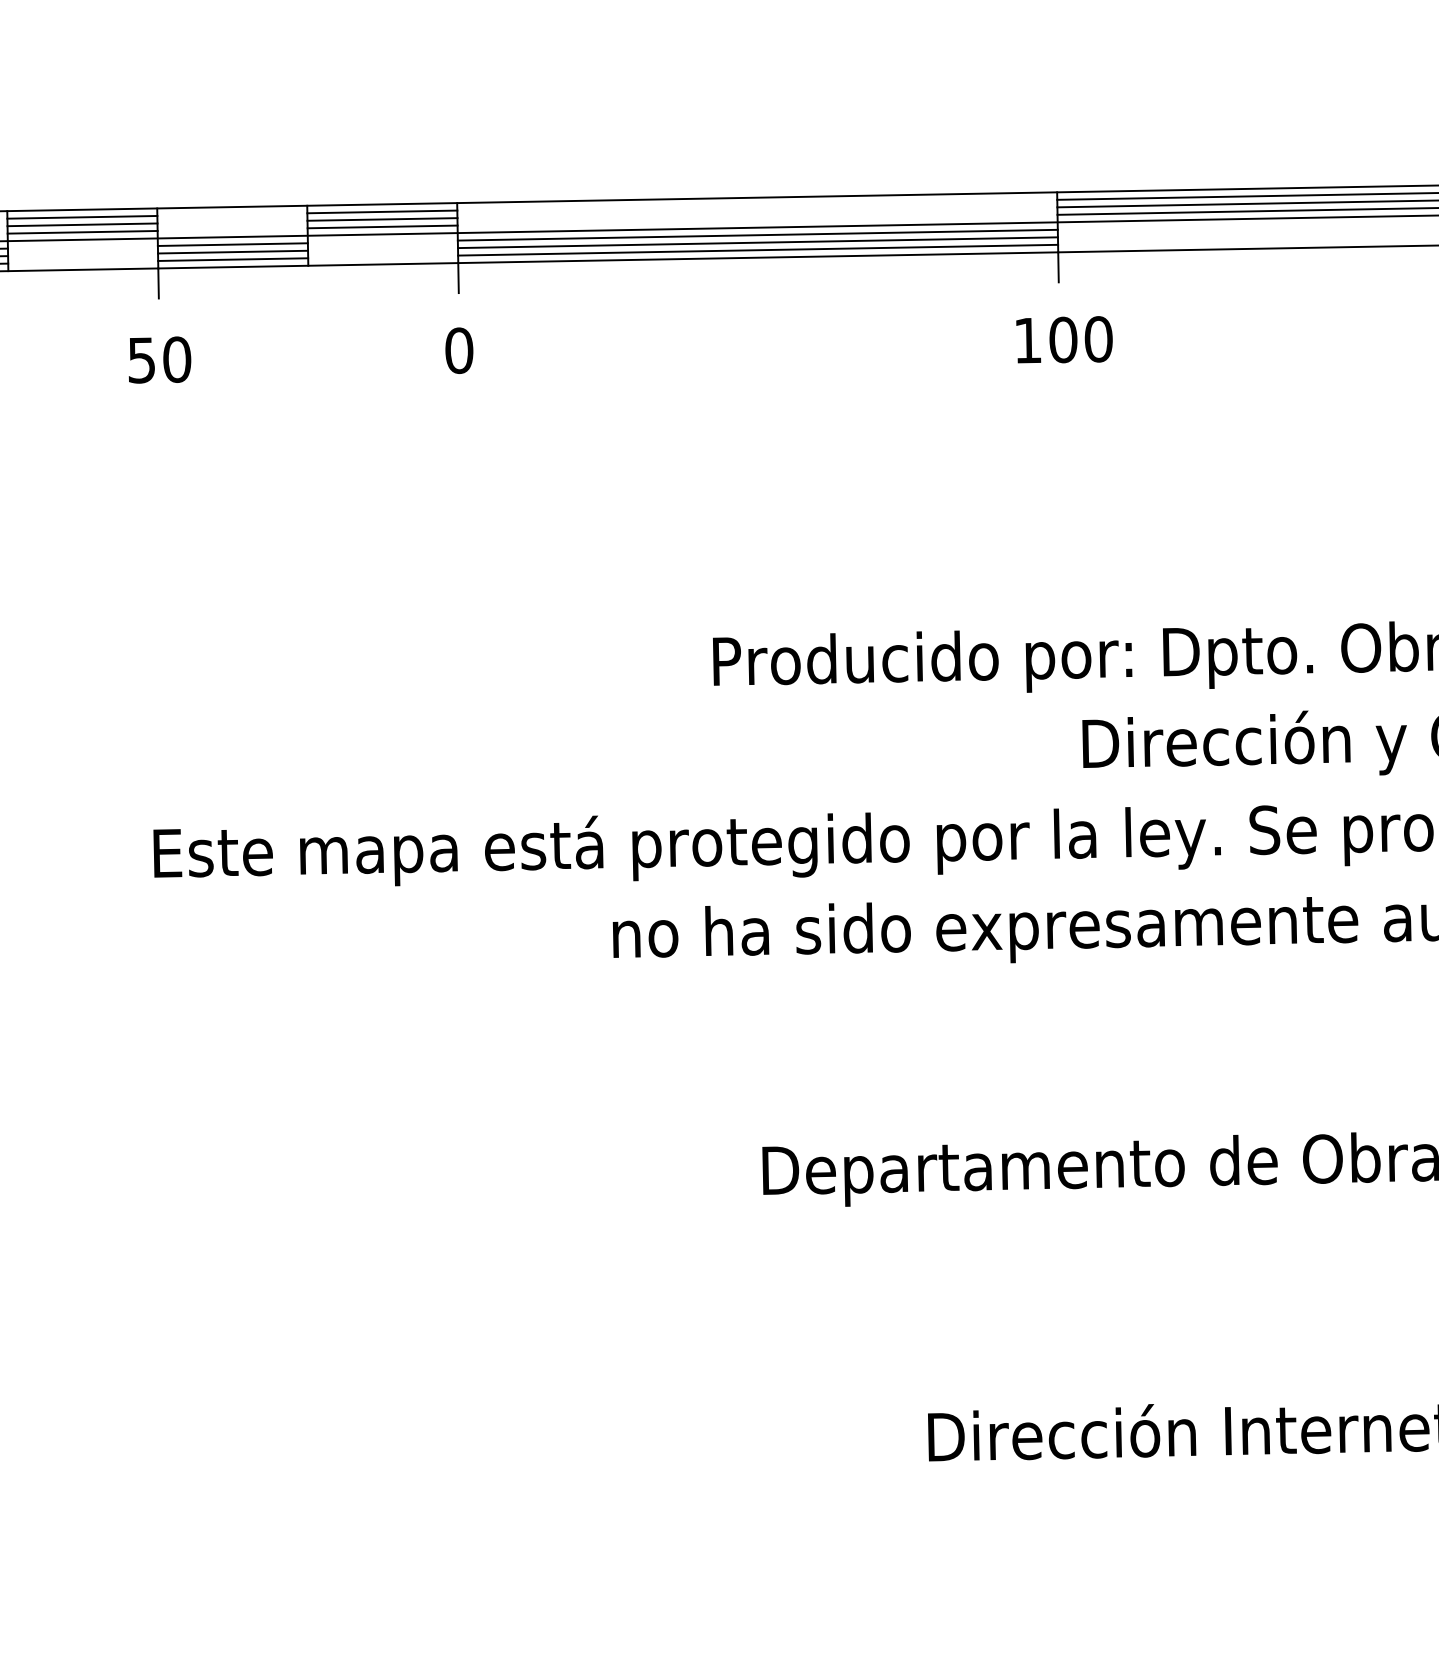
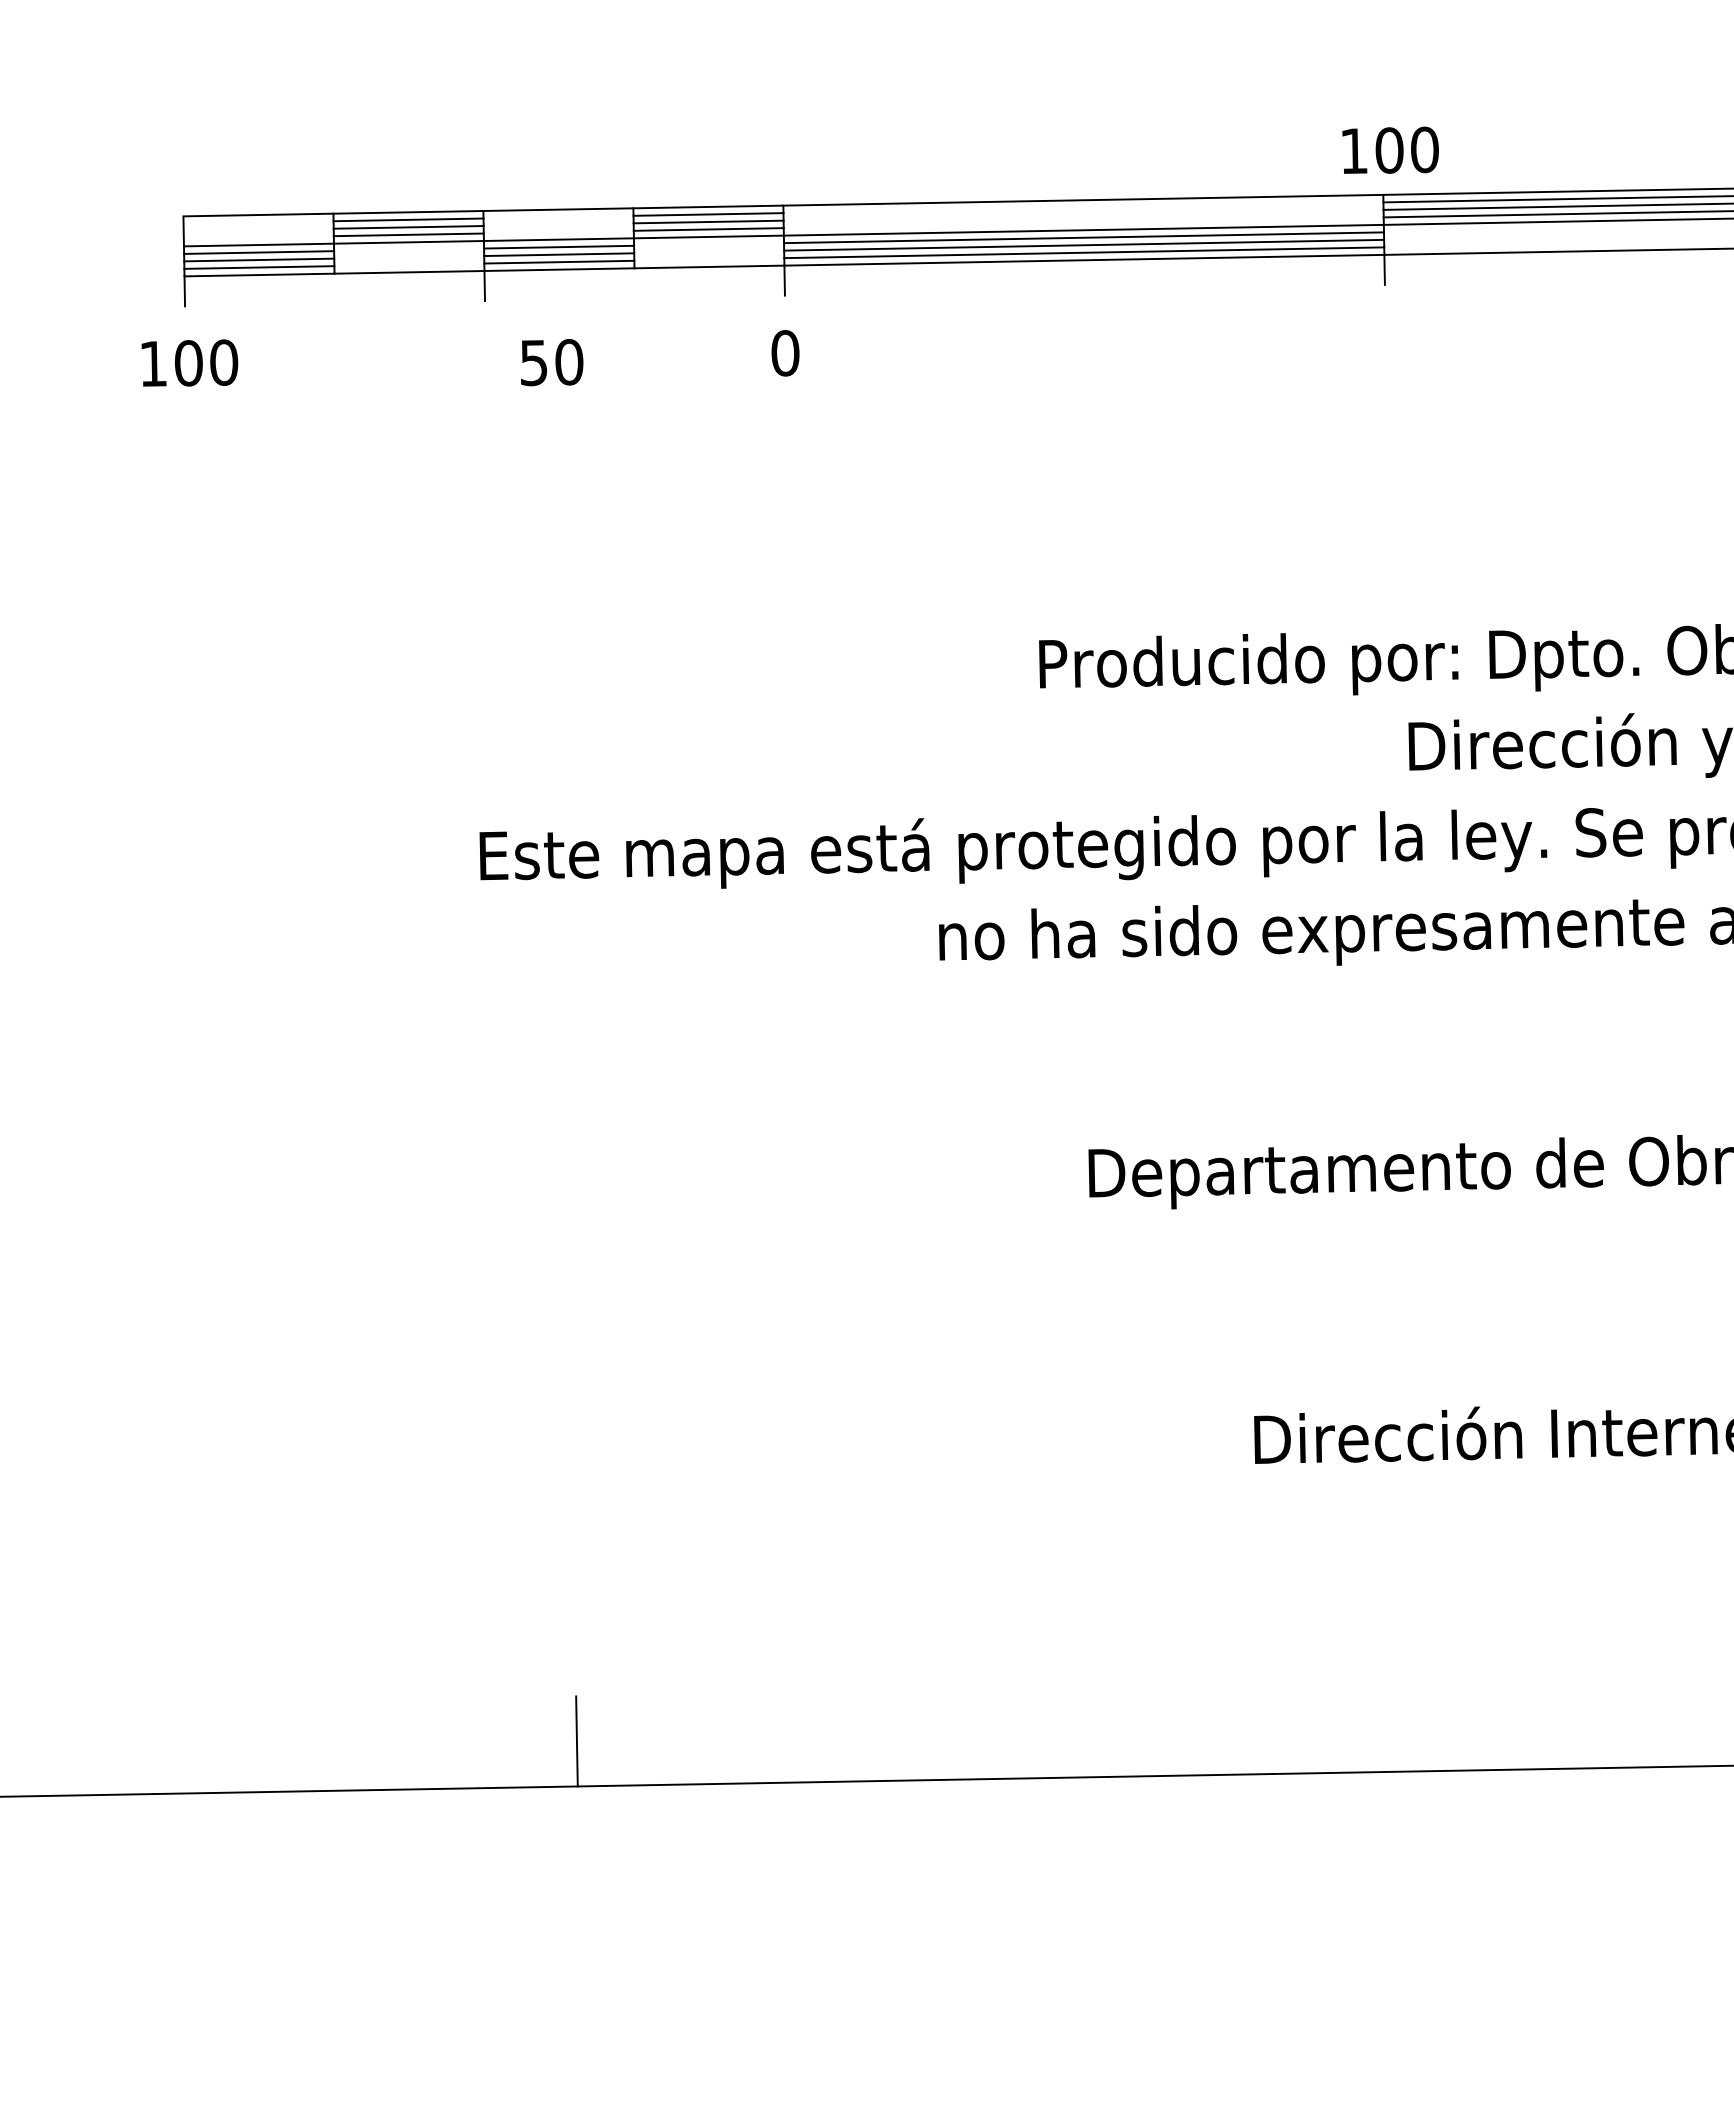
text: (1064, 338) -> (1390, 149), moved
text: (160, 359) -> (552, 362), moved

